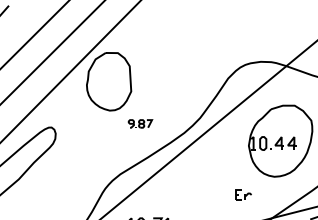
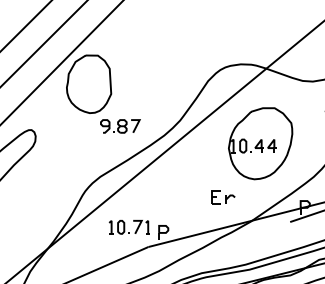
part: (140, 123) -> (120, 126), size x1.67
part: (243, 194) -> (223, 197), size x1.43

